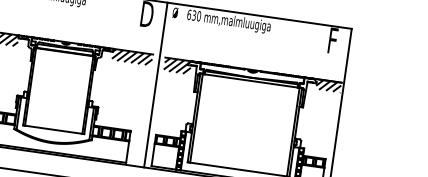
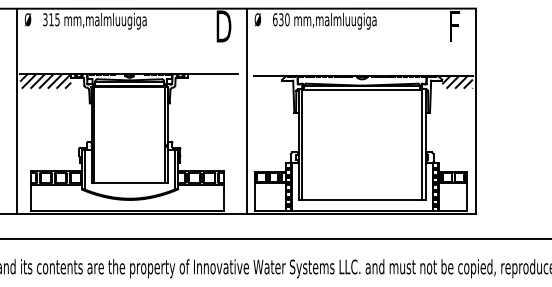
hatch: (132, 57) -> (213, 81), removed
hatch: (177, 66) -> (269, 84), removed

